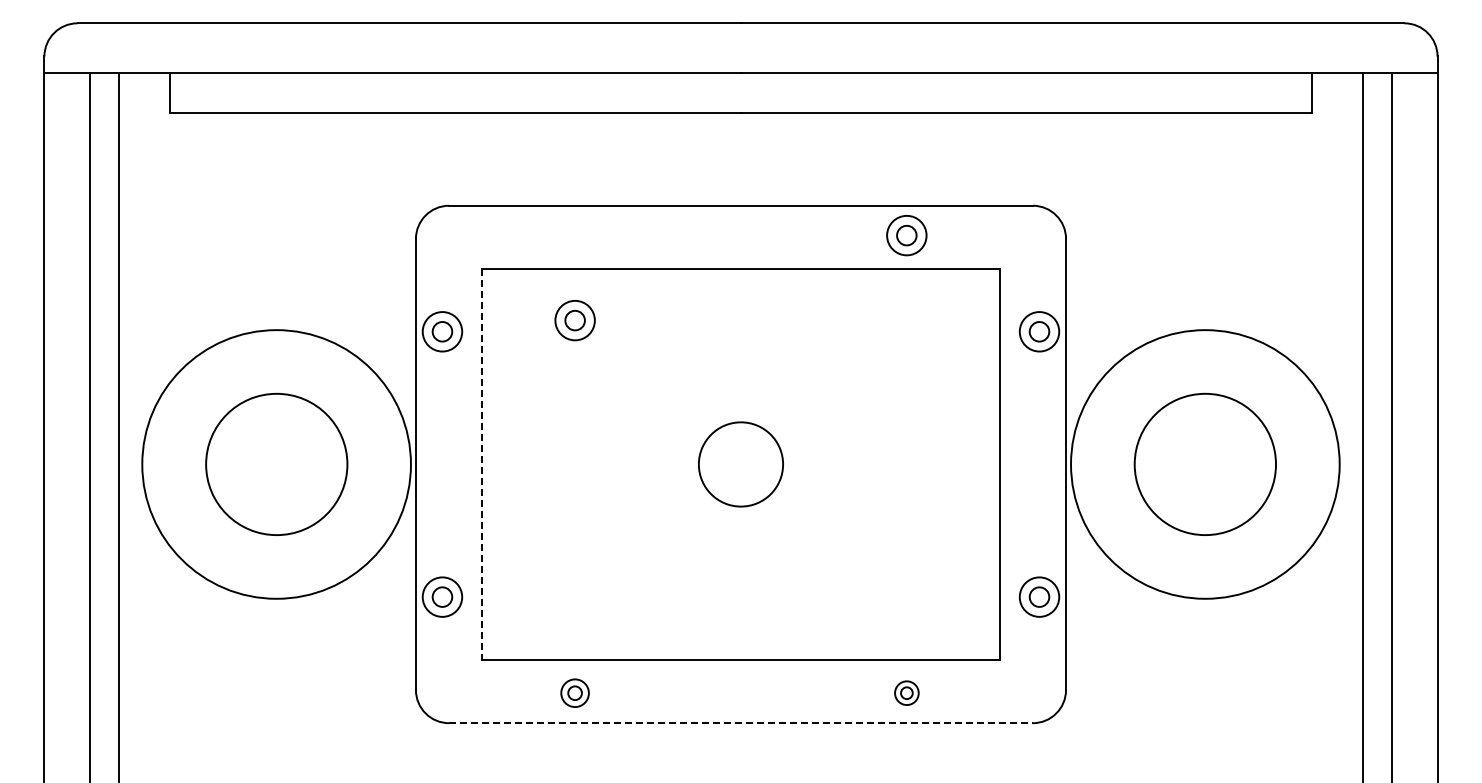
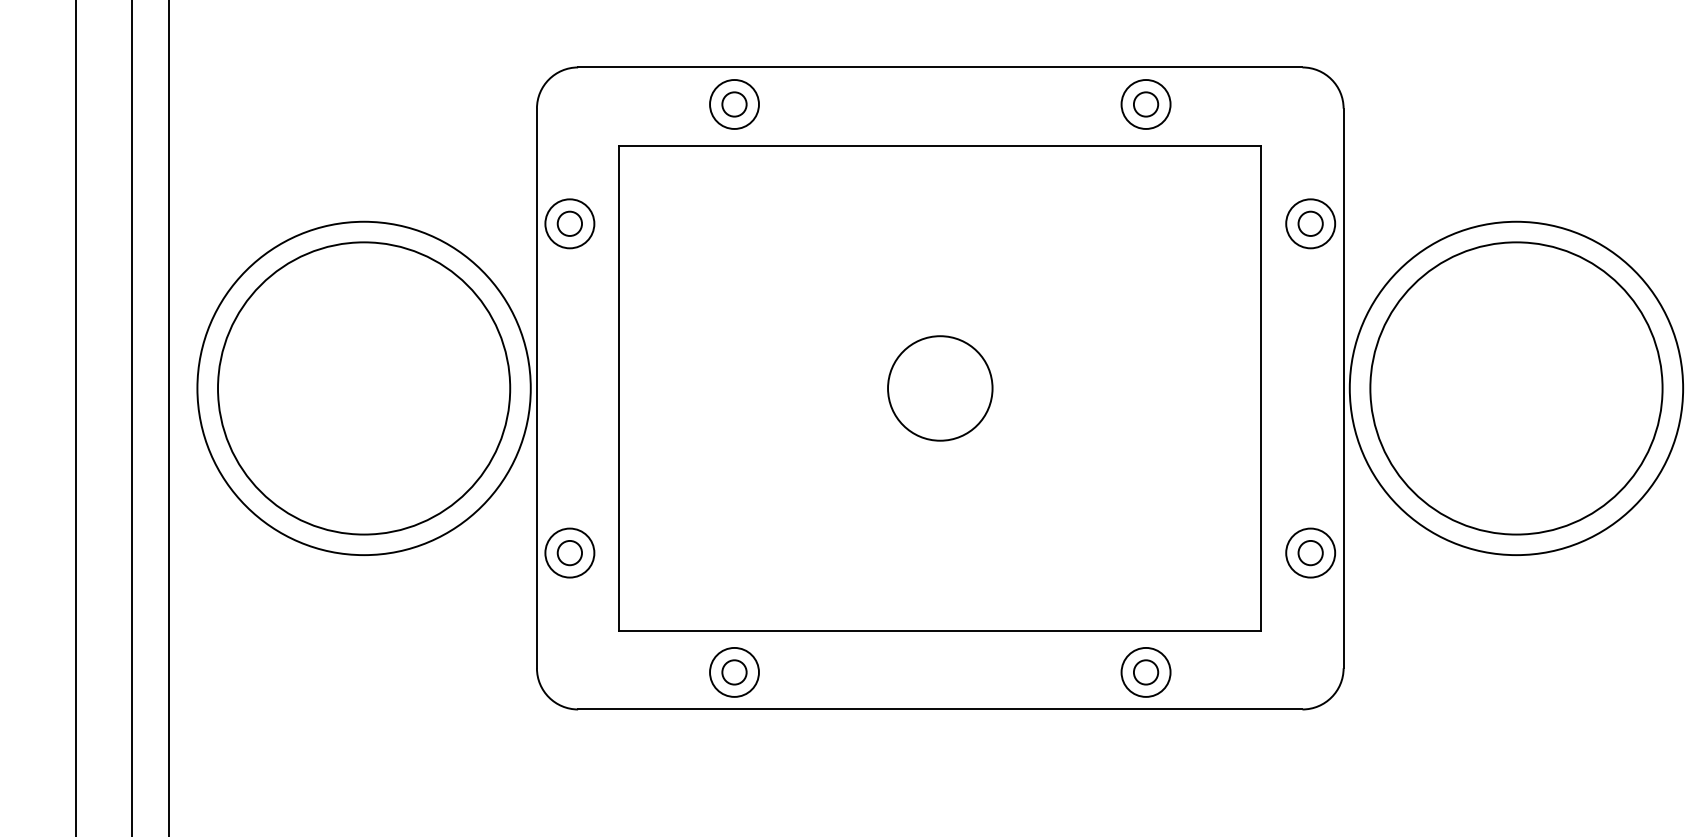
part: (574, 320) -> (733, 104), moved
circle: (276, 464) -> (363, 388), size x1.67
line: (482, 464) -> (619, 388), dashed -> solid
circle: (1205, 464) -> (1516, 388), size x1.67
part: (574, 692) -> (733, 671), size x1.43
part: (906, 692) -> (1145, 671), size x1.67
line: (740, 723) -> (939, 709), dashed -> solid

